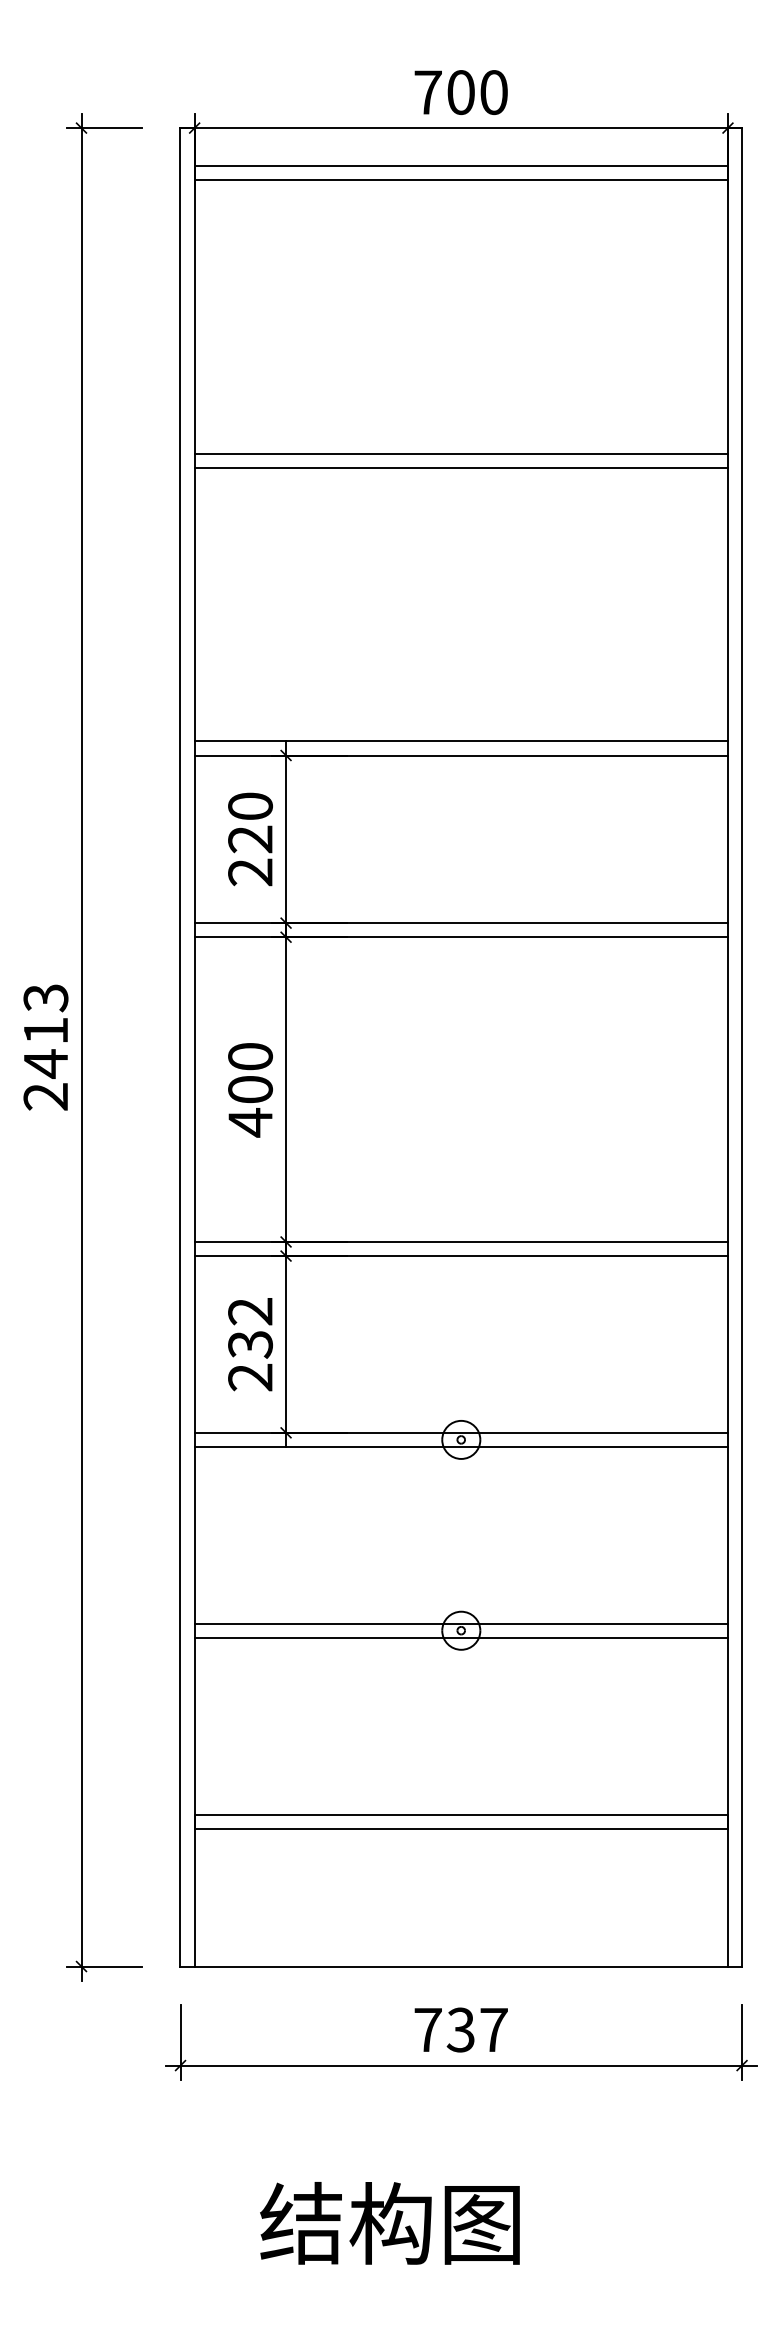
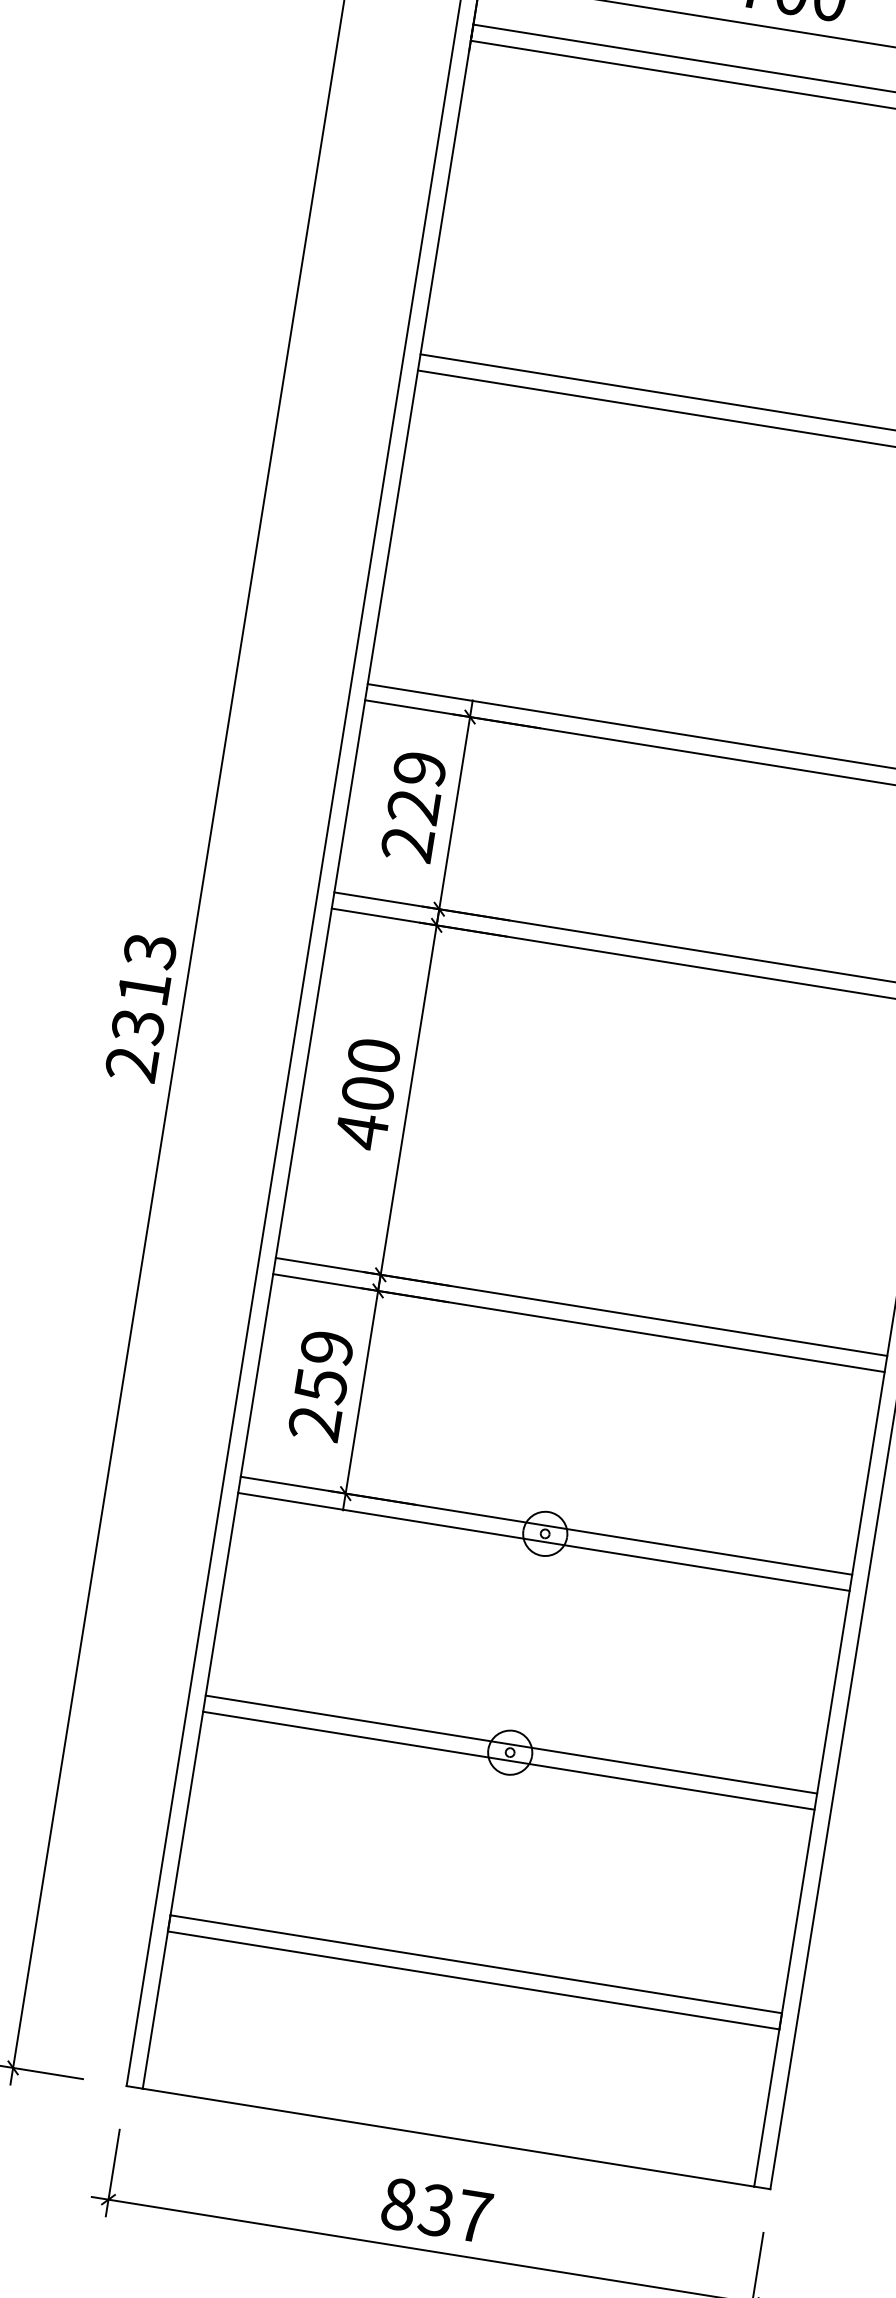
text: (250, 806) -> (419, 768), 220 -> 229
text: (45, 1063) -> (137, 1025), 2413 -> 2313
text: (250, 1328) -> (324, 1367), 232 -> 259
text: (427, 2029) -> (398, 2203), 737 -> 837

